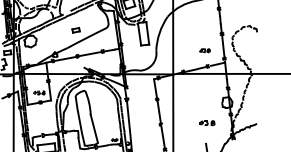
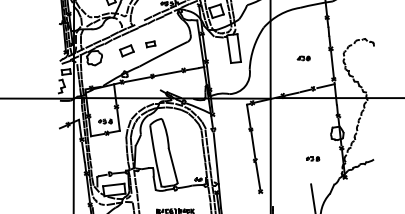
part: (56, 35) -> (126, 50), added
part: (204, 50) -> (303, 58), moved
part: (207, 122) -> (313, 158), size x0.71

